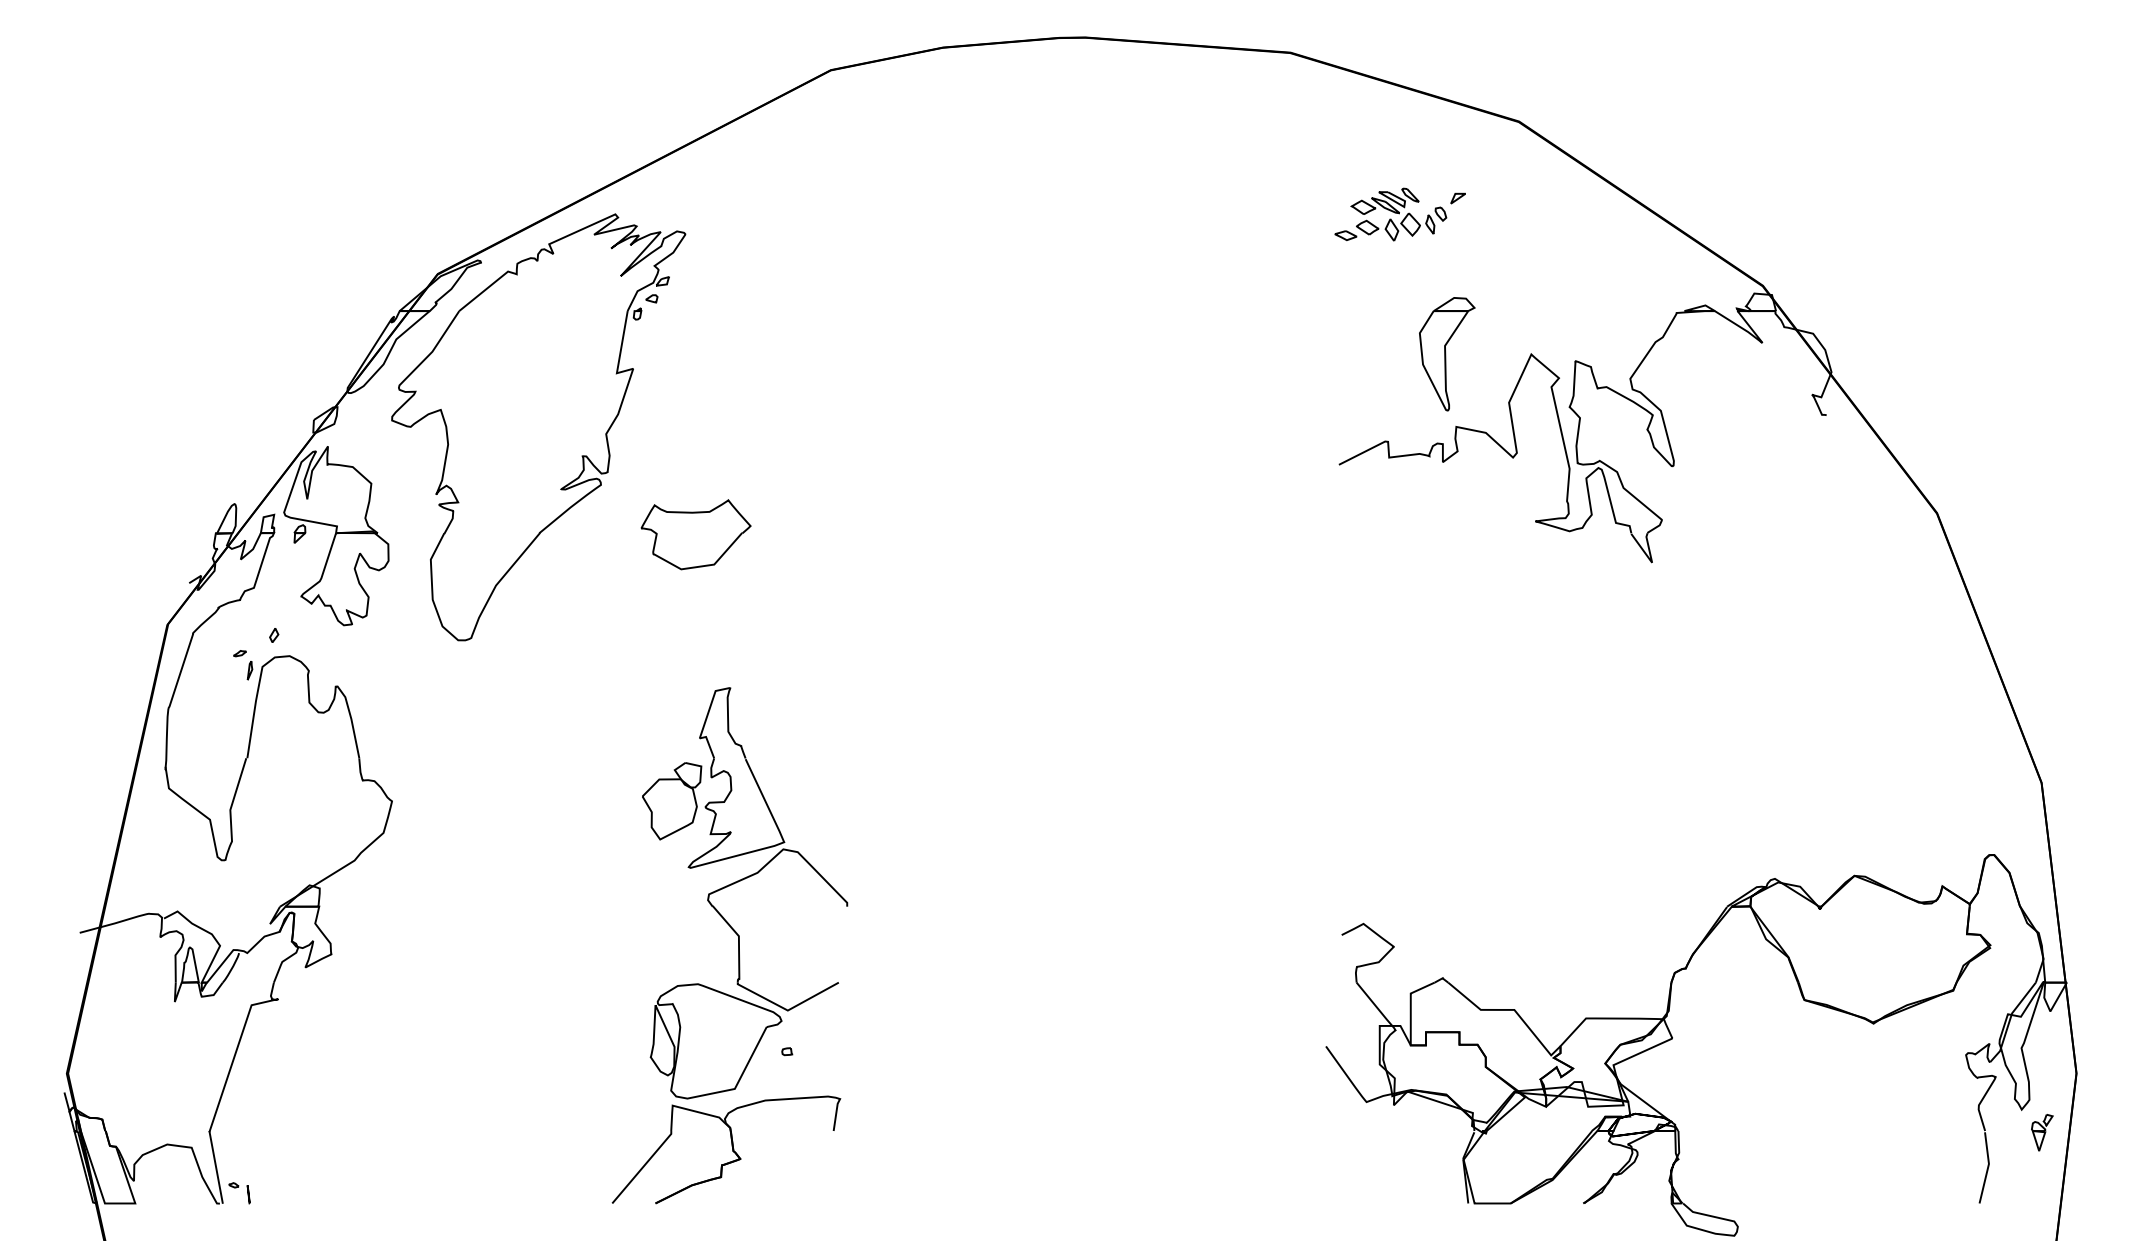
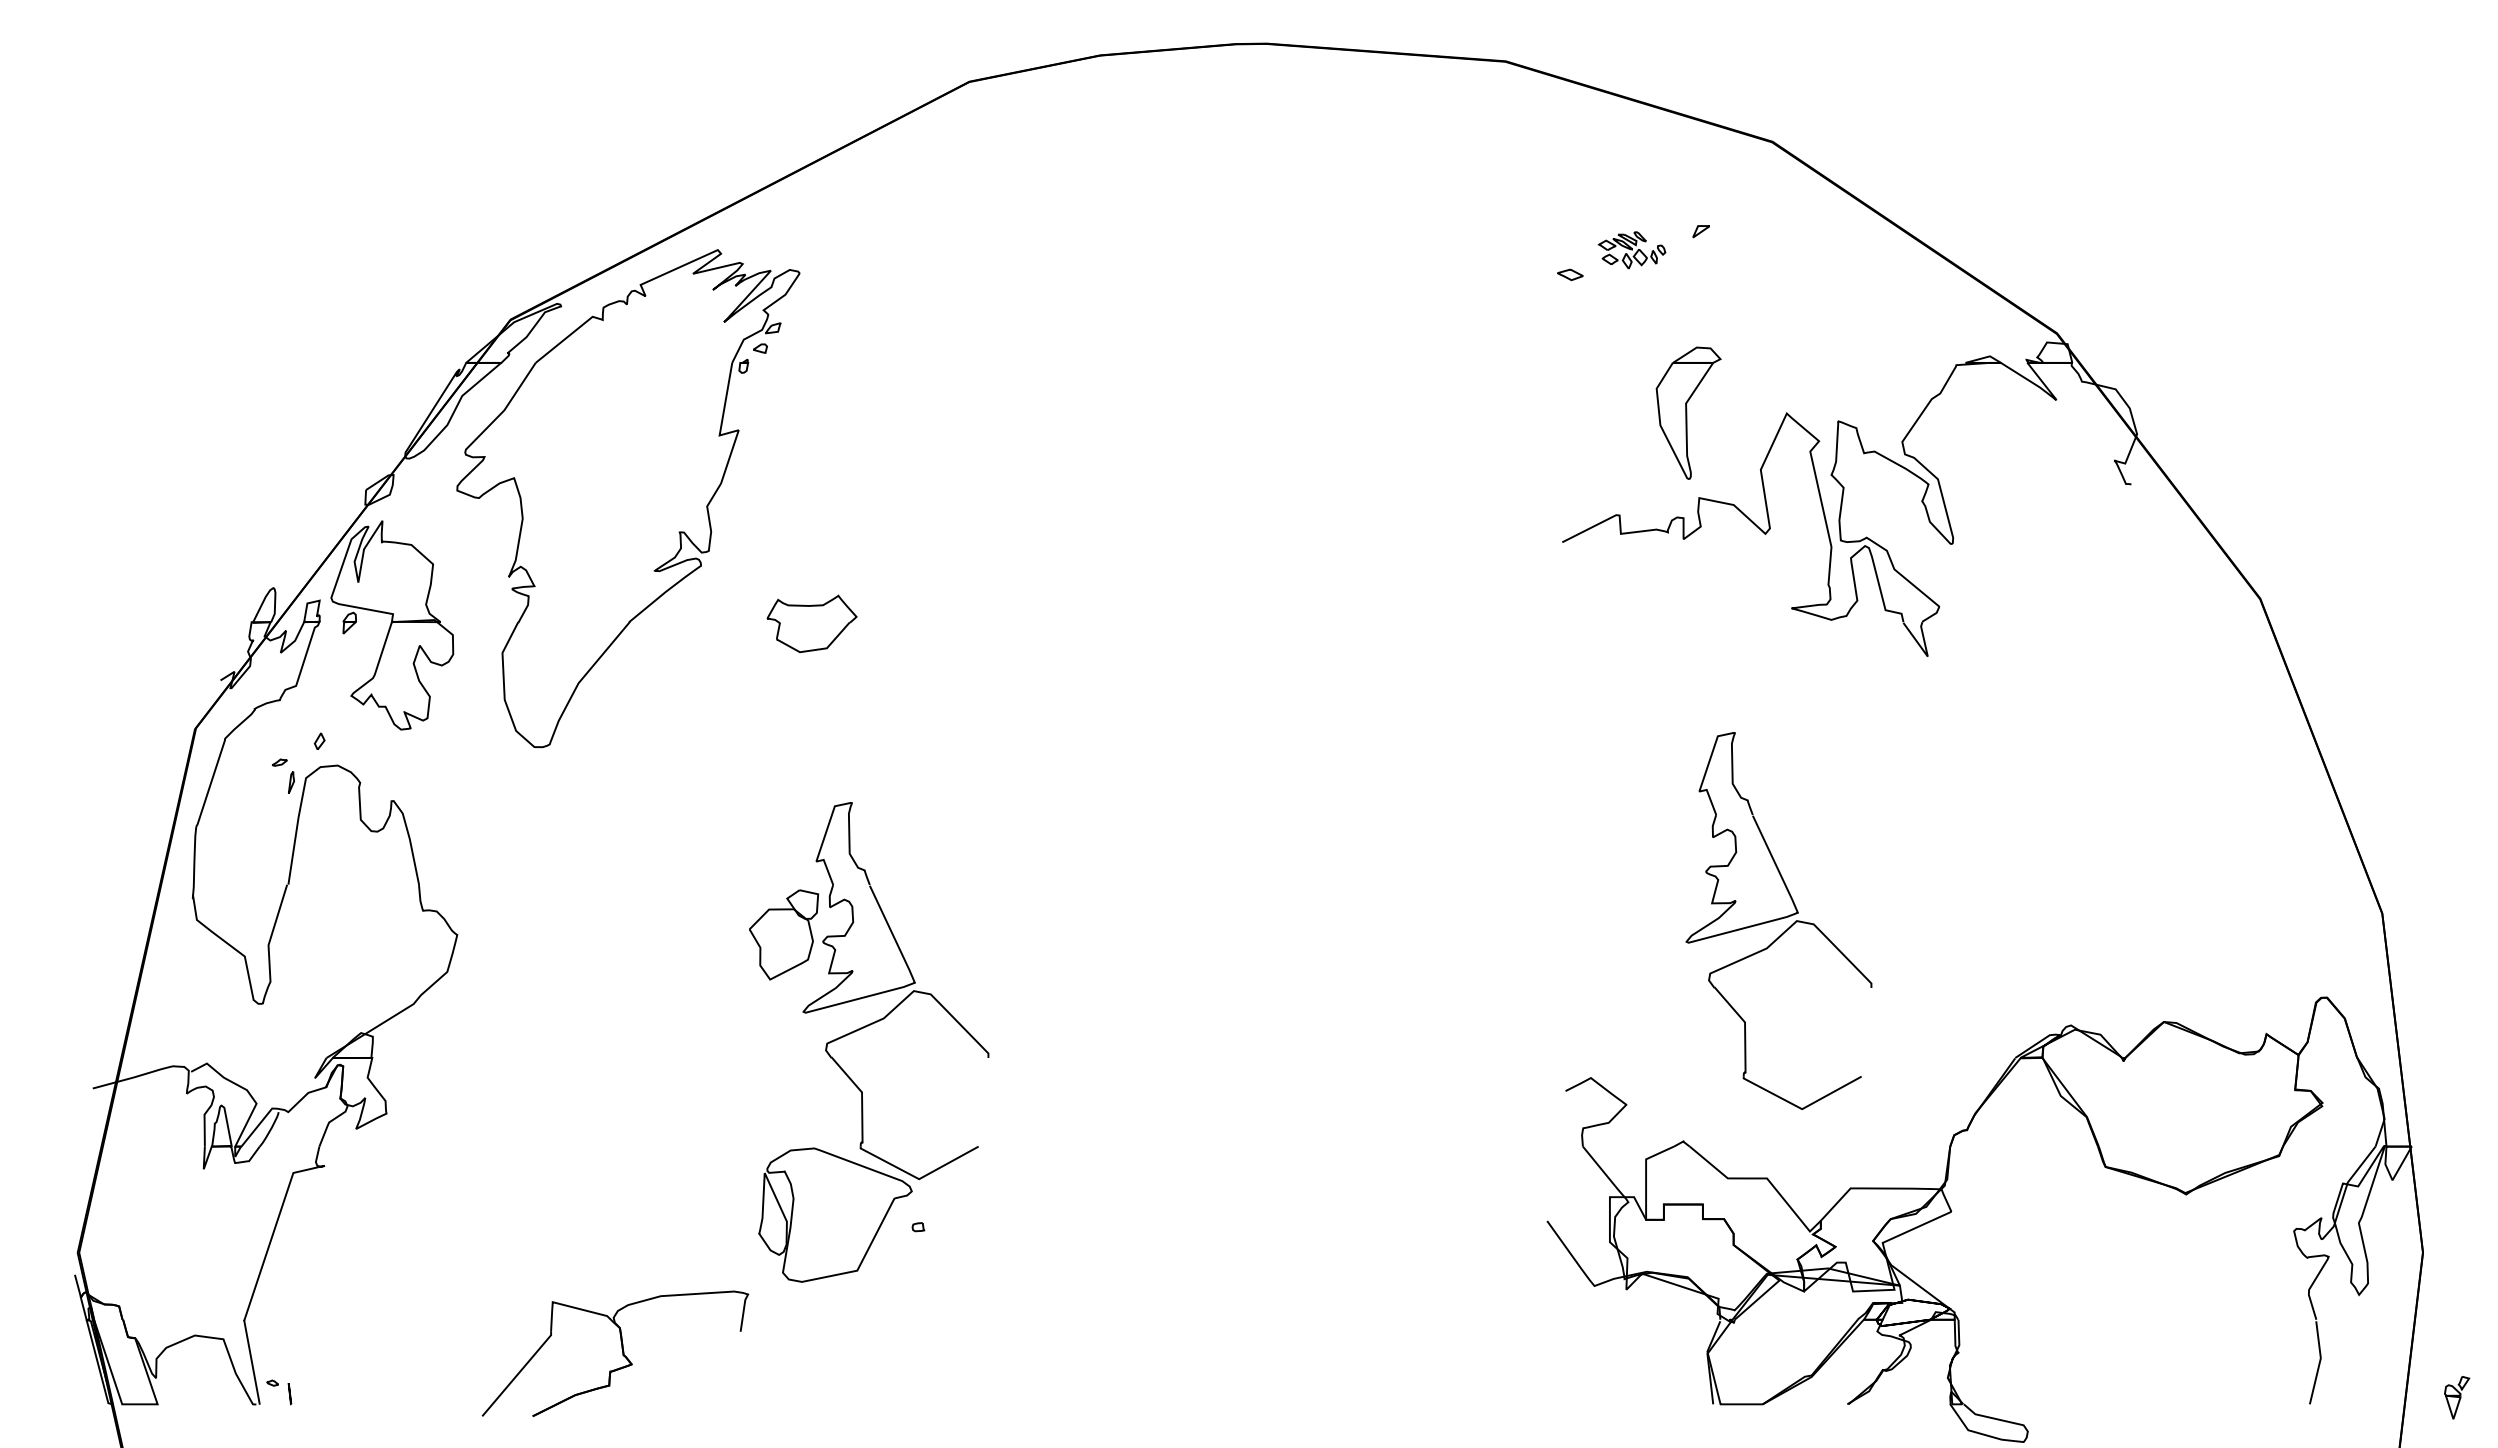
part: (1398, 214) -> (1631, 250), size x0.6
part: (695, 534) -> (811, 623), size x0.7
part: (1524, 789) -> (1778, 921), added
part: (2042, 1132) -> (2457, 1397), moved
part: (732, 1149) -> (622, 1353), moved

